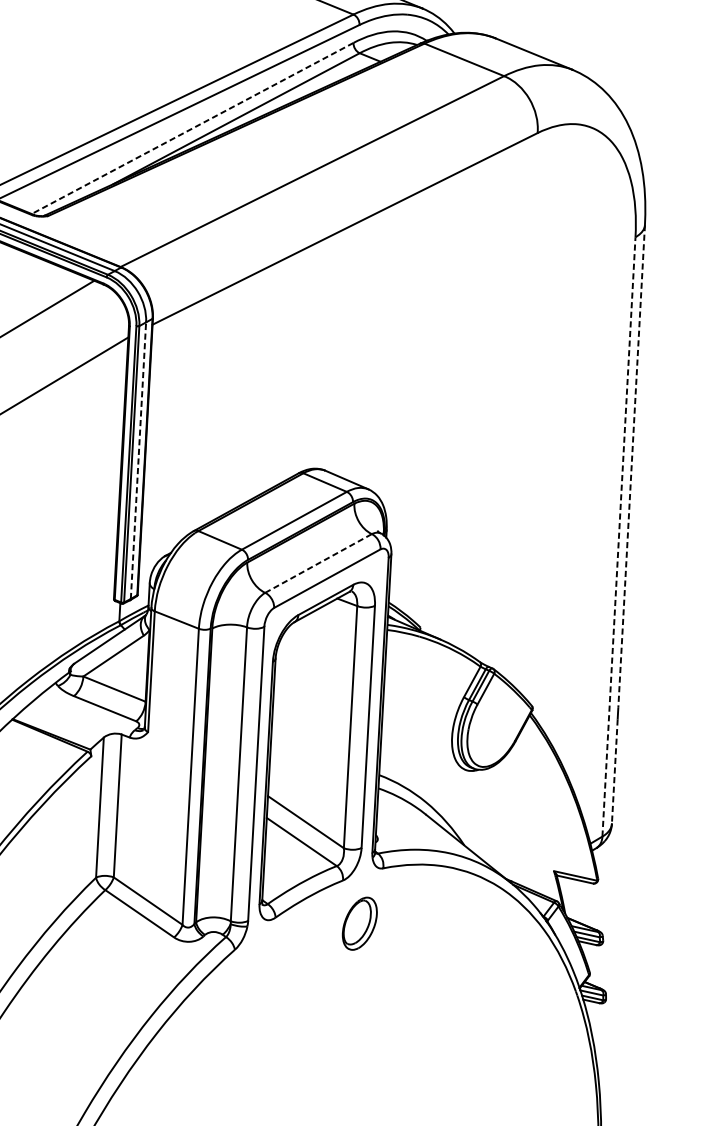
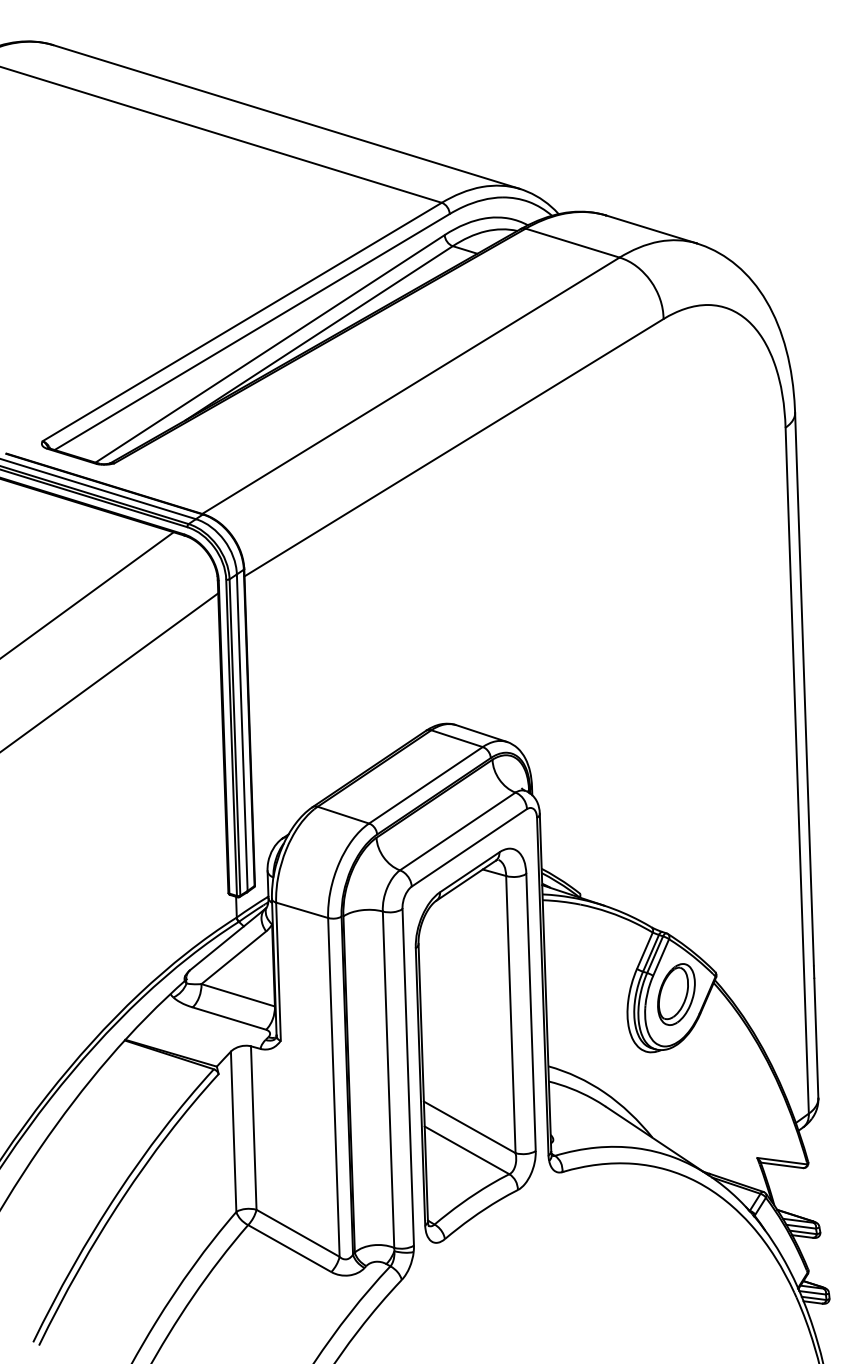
line: (191, 128) -> (269, 349), dashed -> solid
line: (138, 460) -> (242, 732), dashed -> solid
line: (631, 466) -> (804, 689), dashed -> solid
line: (619, 536) -> (797, 770), dashed -> solid
line: (318, 563) -> (457, 831), dashed -> solid
line: (614, 771) -> (816, 1038), dashed -> solid
part: (359, 923) -> (676, 994), moved

